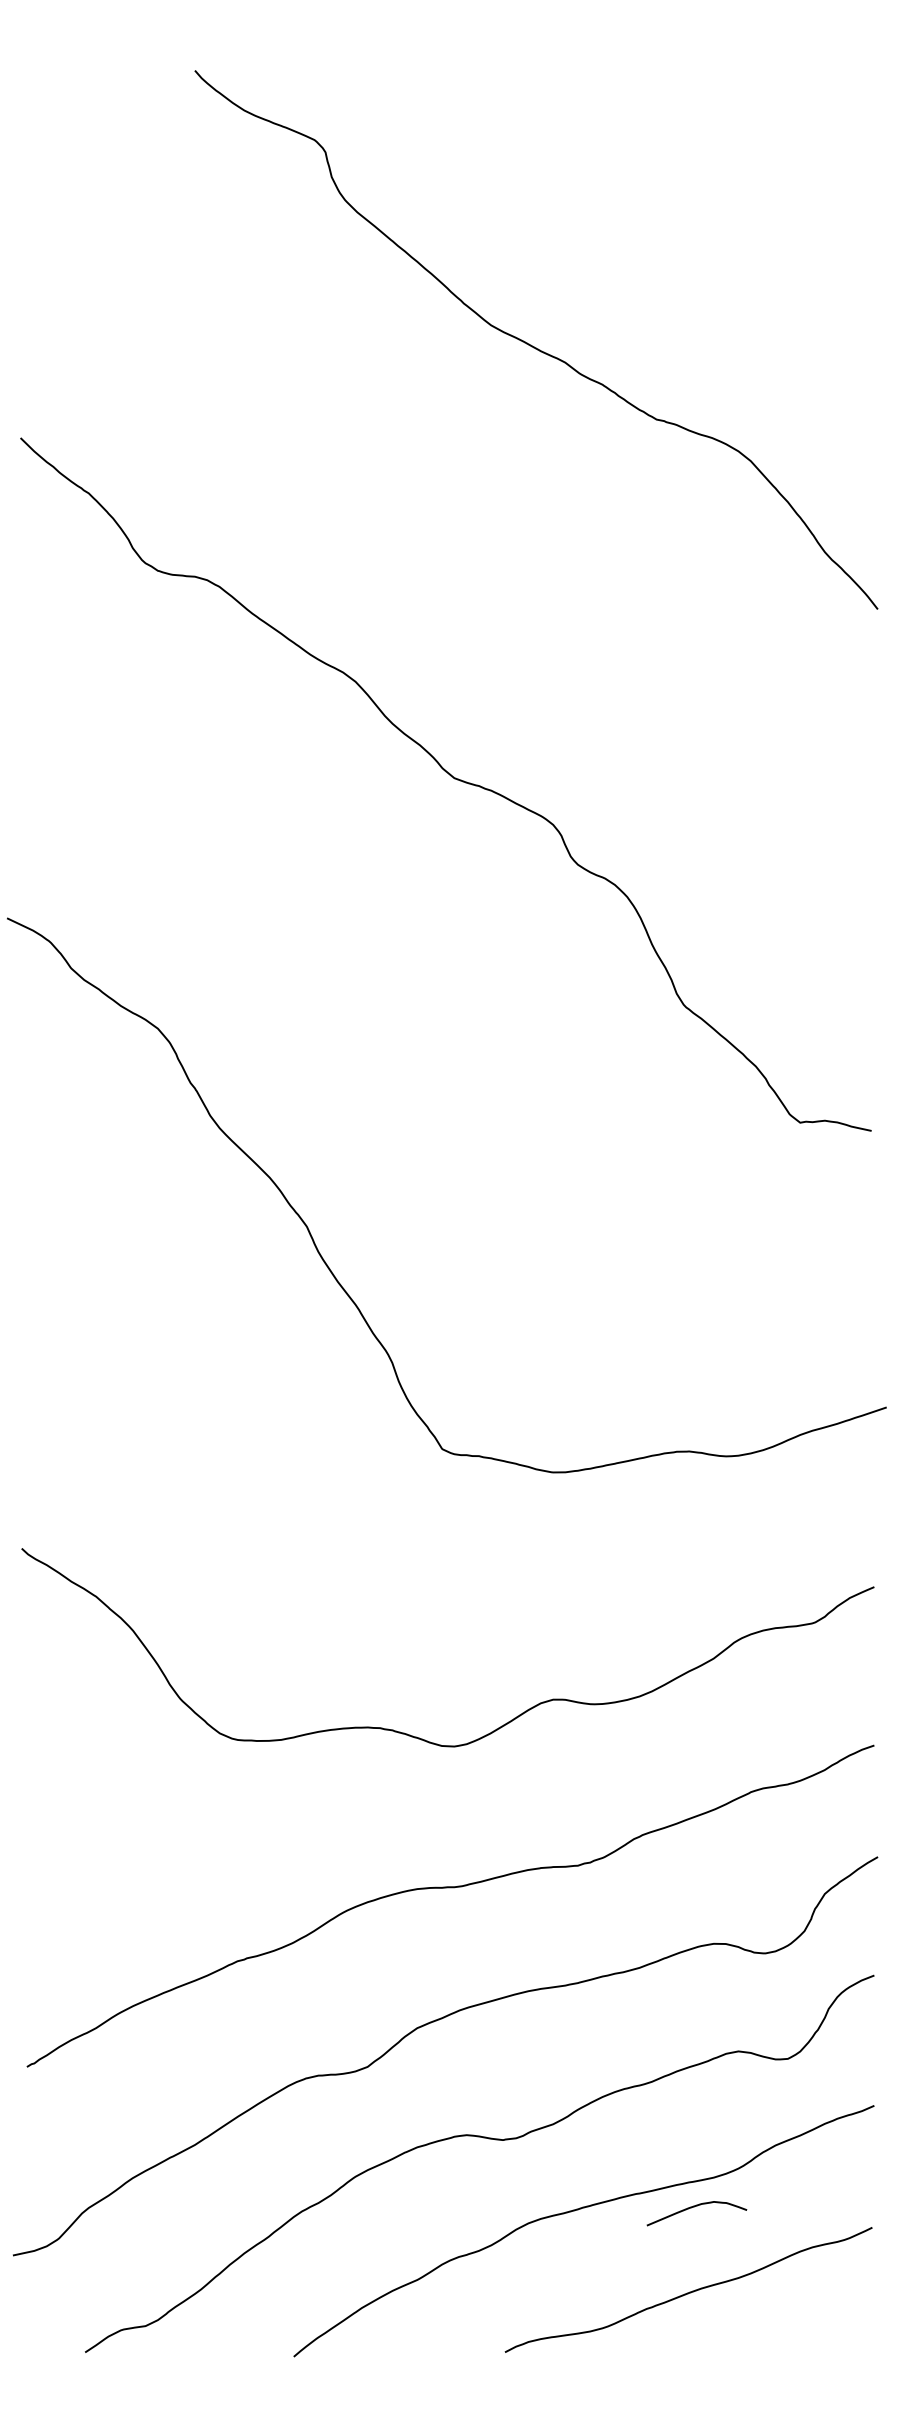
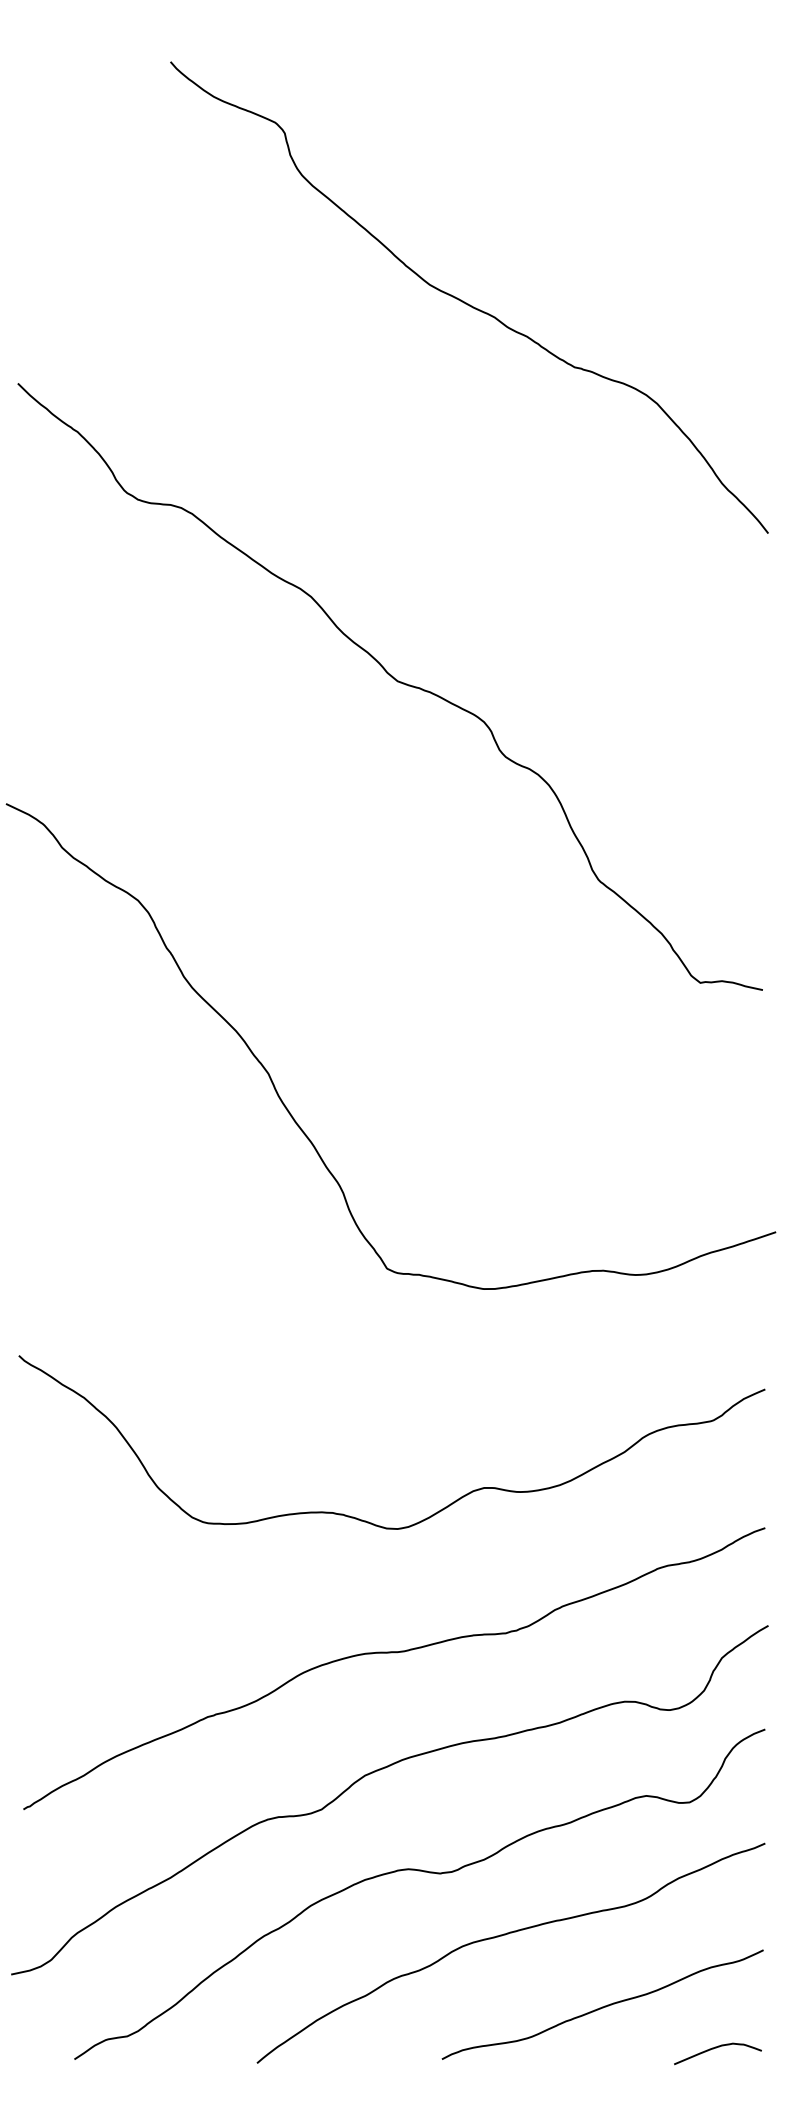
curve: (695, 2207) -> (716, 2048), moved

